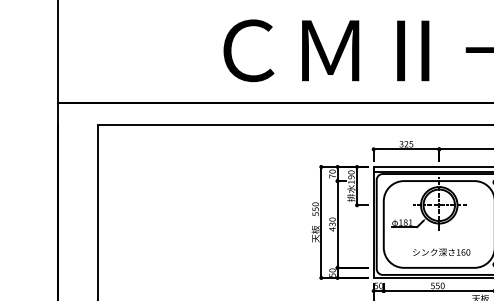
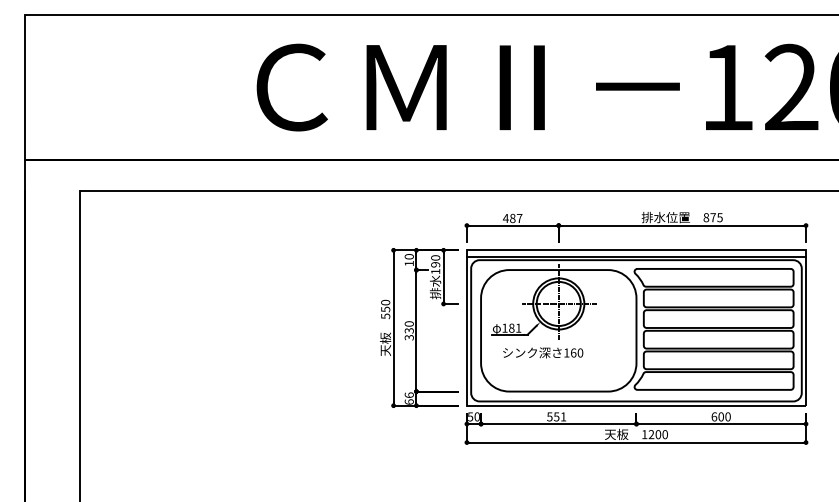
text: (406, 144) -> (512, 218), 325 -> 487
text: (331, 176) -> (408, 263), 70 -> 10
text: (331, 229) -> (408, 337), 430 -> 330
text: (441, 252) -> (543, 352), moved
text: (331, 272) -> (408, 398), 50 -> 66
text: (442, 285) -> (563, 416), 550 -> 551

